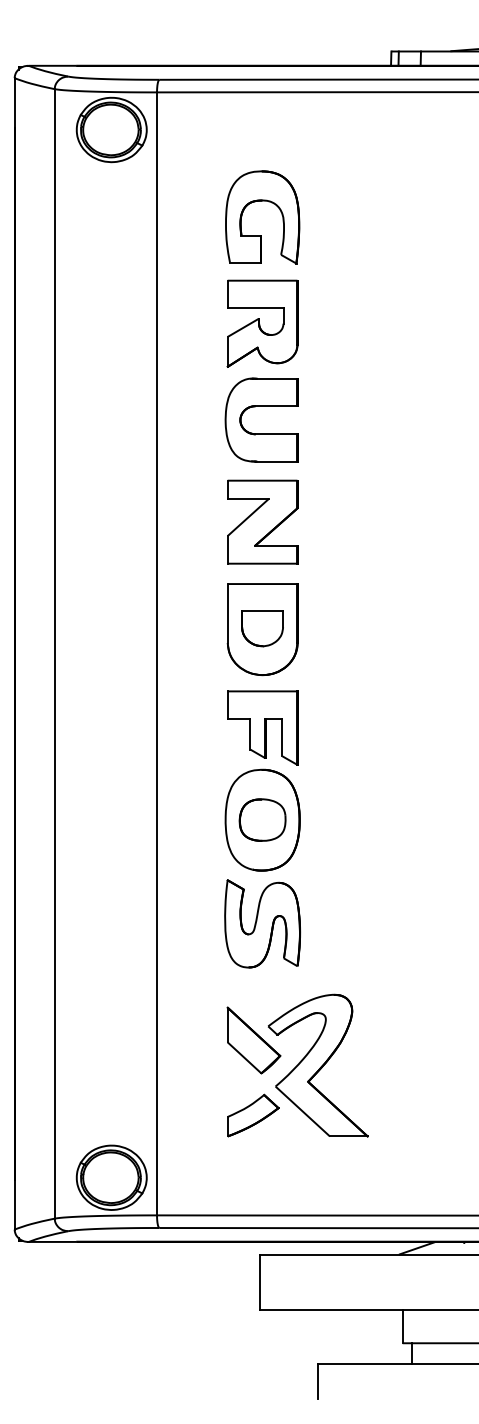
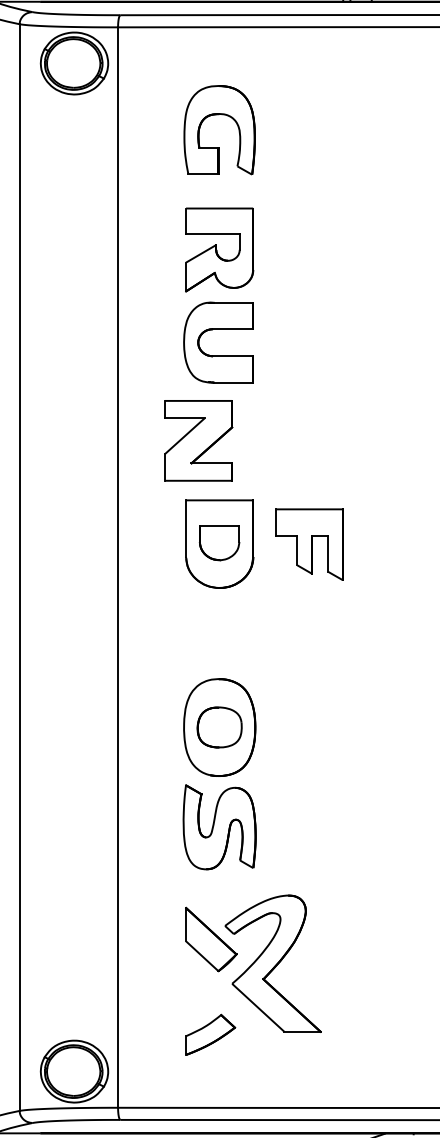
part: (262, 201) -> (219, 115), moved
part: (262, 521) -> (198, 440), moved
part: (262, 727) -> (309, 544), moved
part: (253, 1115) -> (210, 1034), moved

